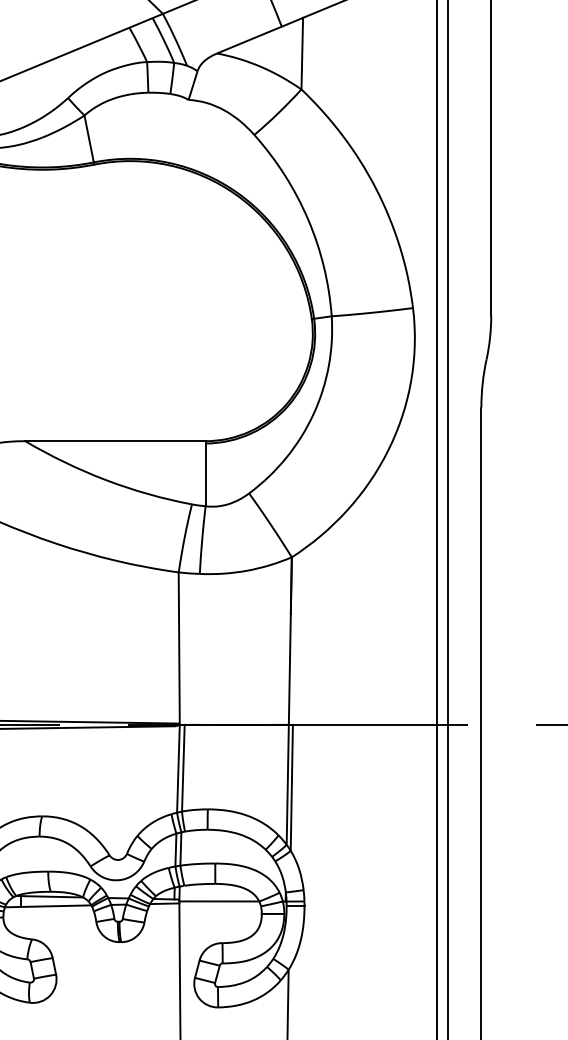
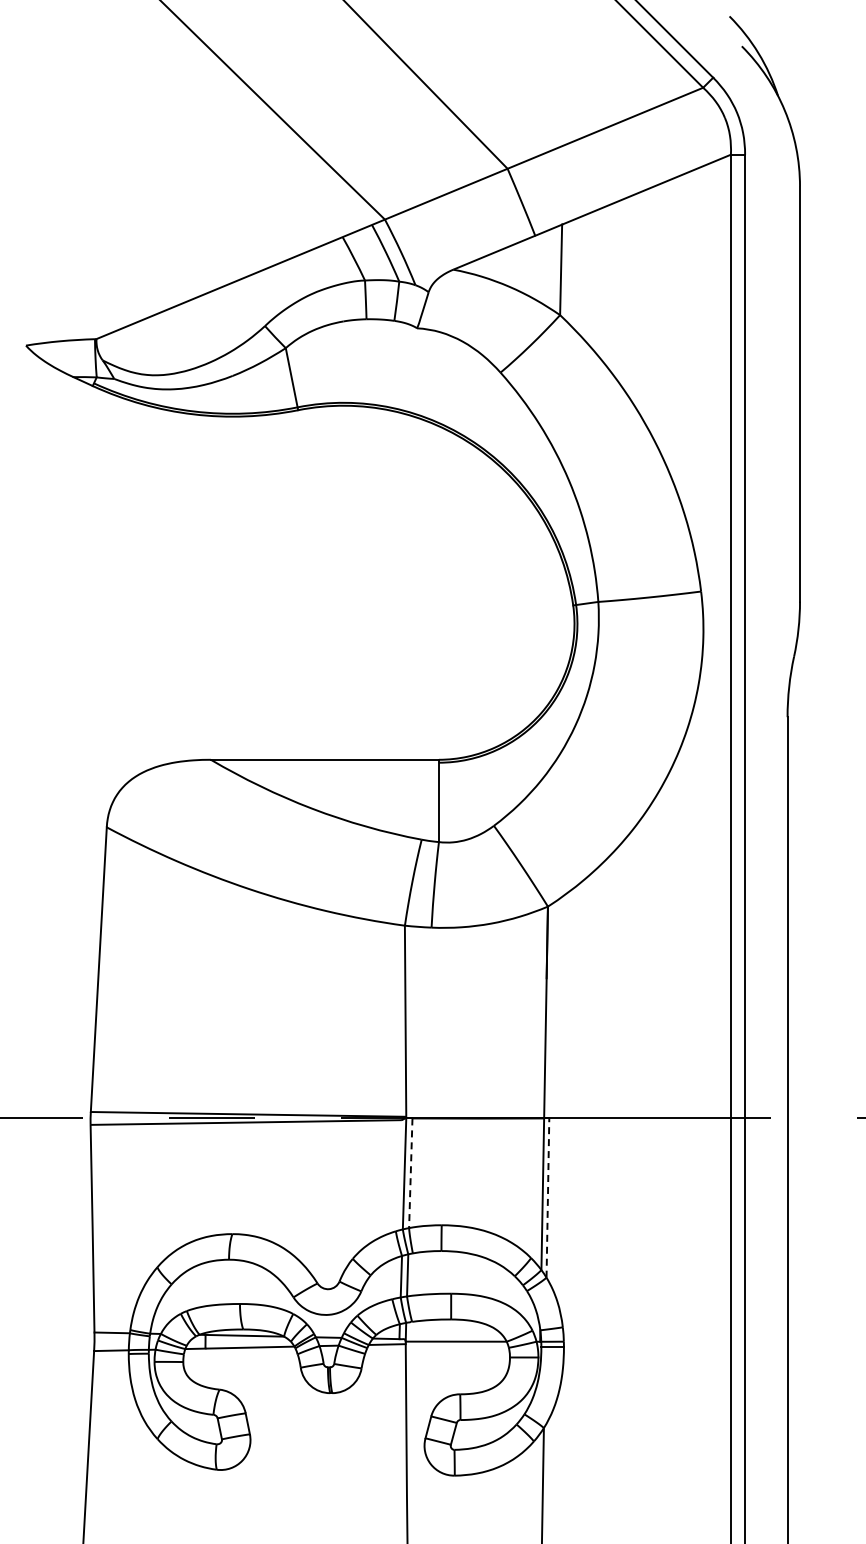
line: (183, 768) -> (410, 1173), solid -> dashed
line: (291, 788) -> (547, 1198), solid -> dashed

